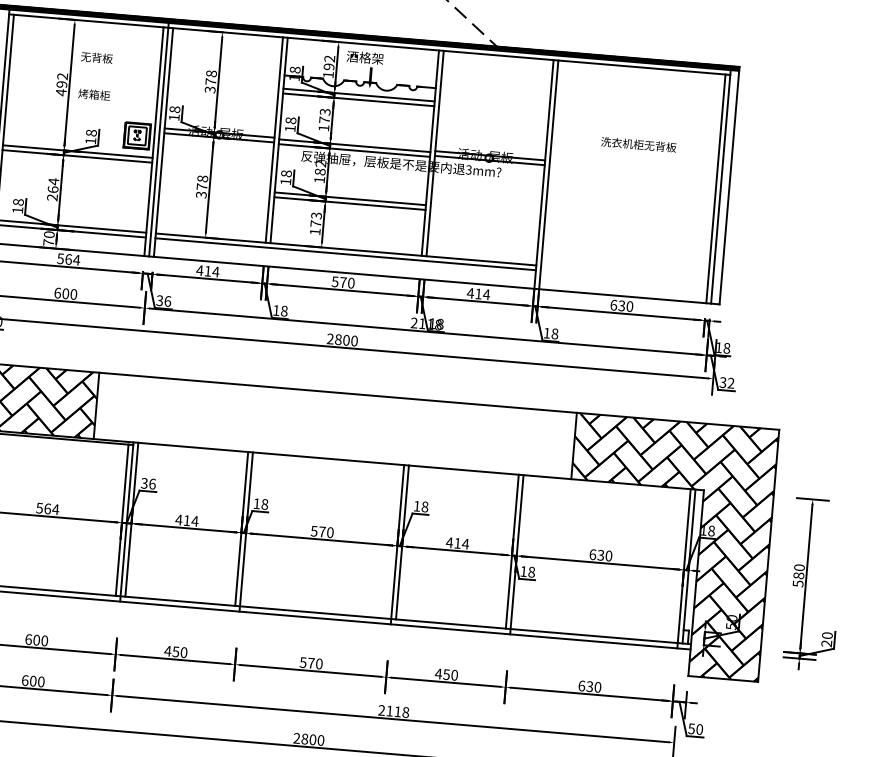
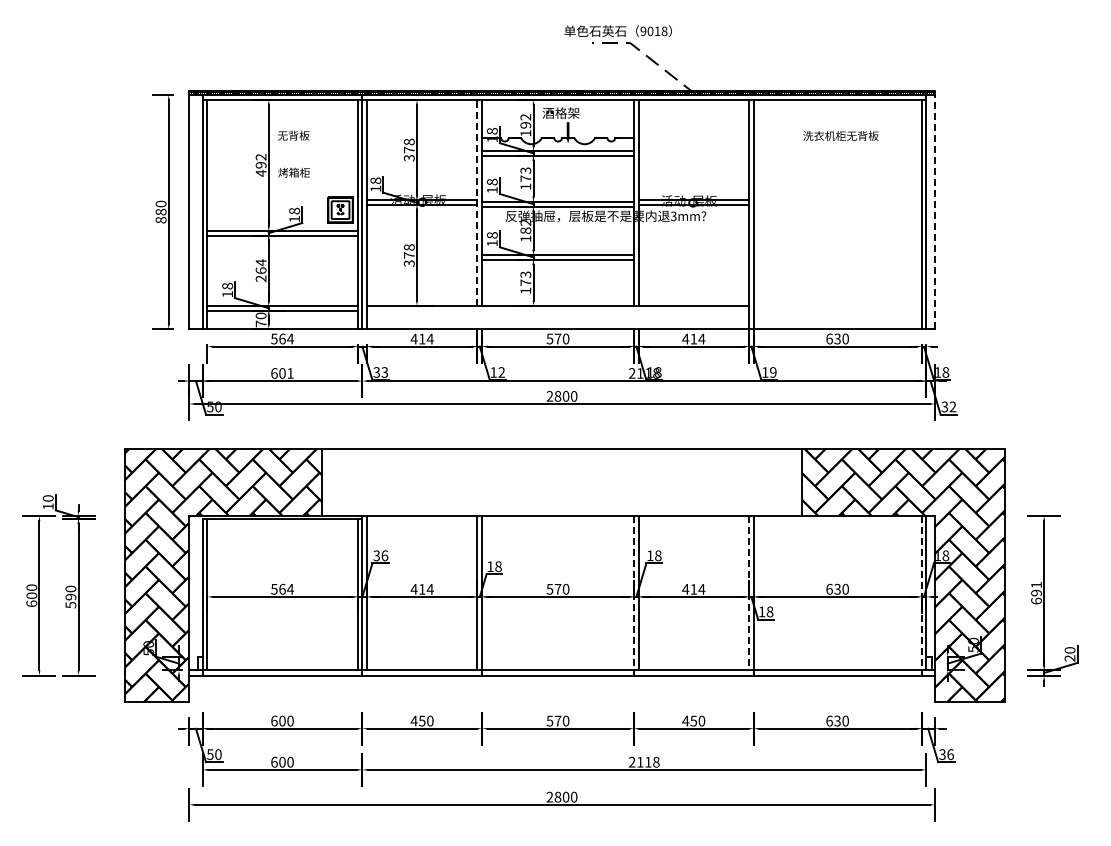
line: (274, 139) -> (477, 202), solid -> dashed
text: (638, 144) -> (840, 135), moved
line: (729, 185) -> (934, 210), solid -> dashed
line: (345, 254) -> (557, 310), removed
text: (73, 294) -> (290, 373), 600 -> 601
text: (167, 301) -> (384, 372), 36 -> 33
text: (284, 311) -> (501, 372), 18 -> 12
text: (555, 333) -> (773, 372), 18 -> 19
line: (397, 544) -> (633, 595), solid -> dashed
line: (511, 552) -> (748, 593), solid -> dashed
line: (684, 568) -> (921, 595), solid -> dashed
text: (798, 575) -> (1036, 592), 580 -> 691
text: (695, 729) -> (946, 754), 50 -> 36

